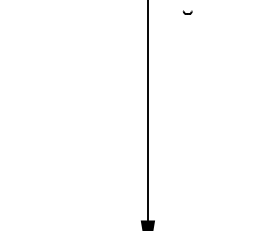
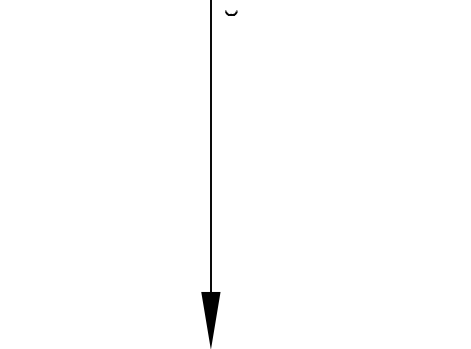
part: (187, 12) -> (231, 12), moved

